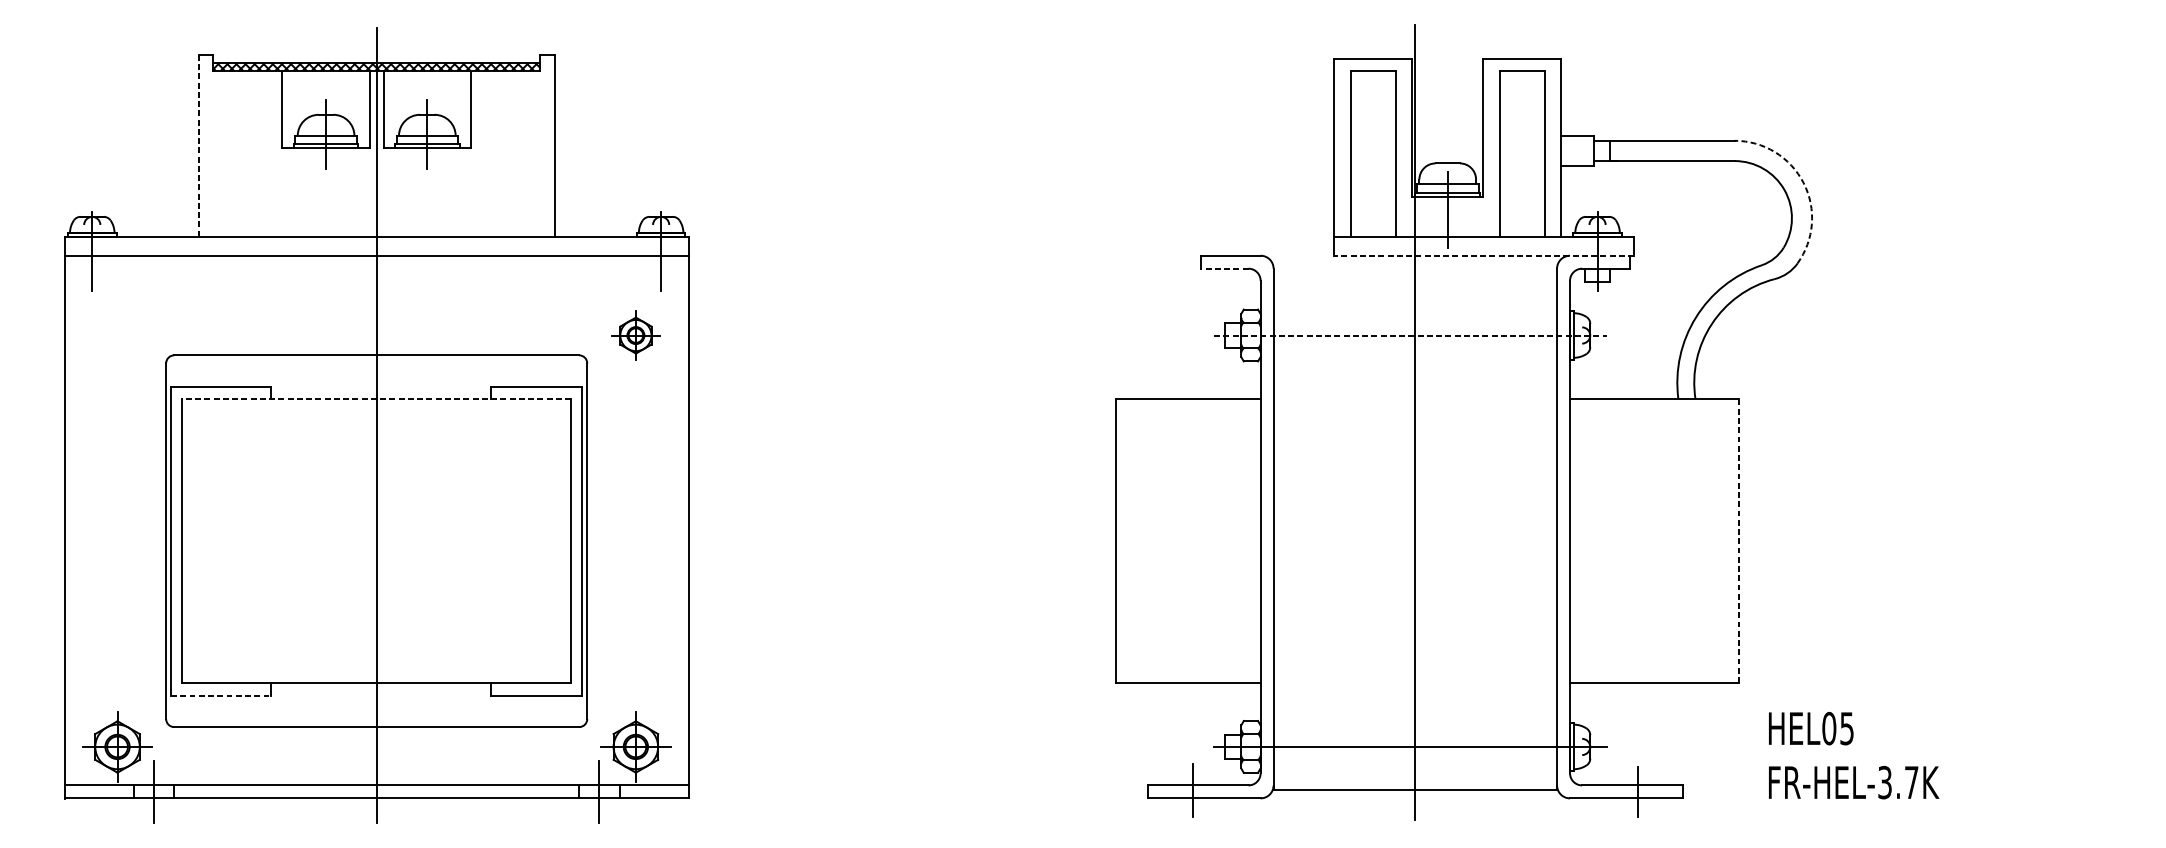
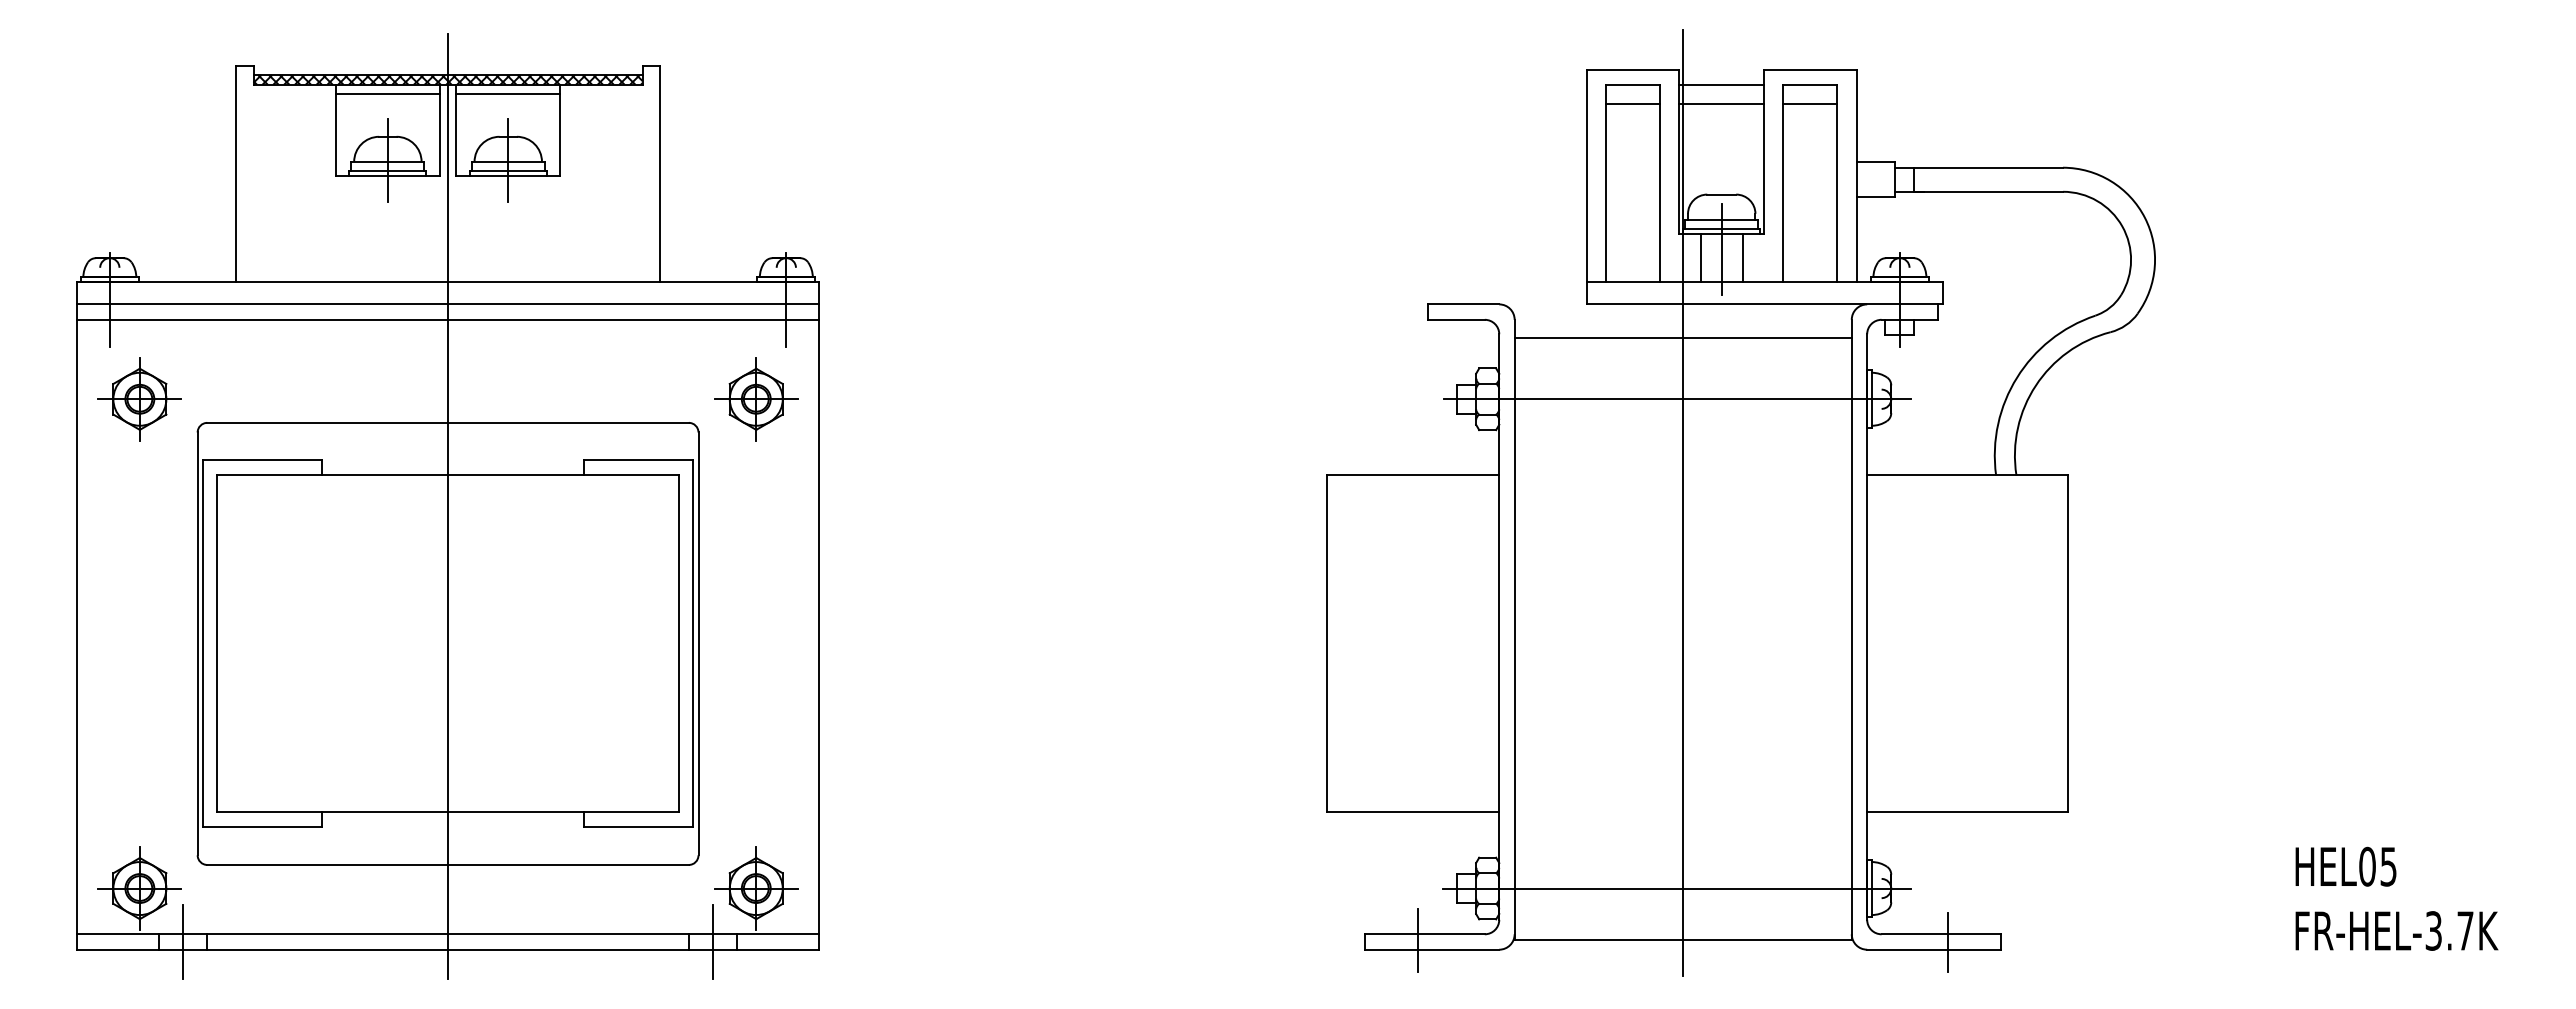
line: (1447, 70) -> (1721, 84), added
line: (325, 79) -> (387, 94), added
line: (427, 79) -> (508, 94), added
line: (1373, 87) -> (1633, 104), added
line: (1447, 87) -> (1721, 104), added
line: (1522, 87) -> (1810, 104), added
line: (198, 146) -> (236, 174), dashed -> solid
arc: (1803, 182) -> (2144, 217), dashed -> solid
line: (1429, 217) -> (1700, 258), added
line: (1465, 217) -> (1742, 258), added
line: (1483, 255) -> (1764, 304), dashed -> solid
line: (376, 268) -> (447, 319), added
line: (1223, 268) -> (1455, 319), dashed -> solid
line: (1414, 284) -> (1682, 338), added
part: (117, 335) -> (139, 399), added
part: (636, 335) -> (756, 399), size x1.43
line: (1410, 335) -> (1677, 399), dashed -> solid
line: (376, 399) -> (447, 475), dashed -> solid
line: (1739, 540) -> (2068, 643), dashed -> solid
line: (221, 695) -> (263, 827), dashed -> solid
text: (1853, 755) -> (2396, 898), moved

